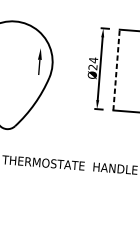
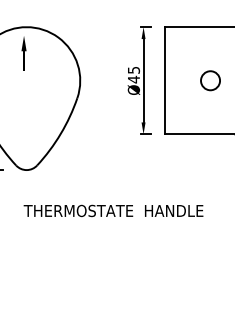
part: (39, 61) -> (23, 53), moved
text: (93, 63) -> (133, 74), Ø24 -> Ø45
line: (116, 69) -> (165, 80), dashed -> solid

